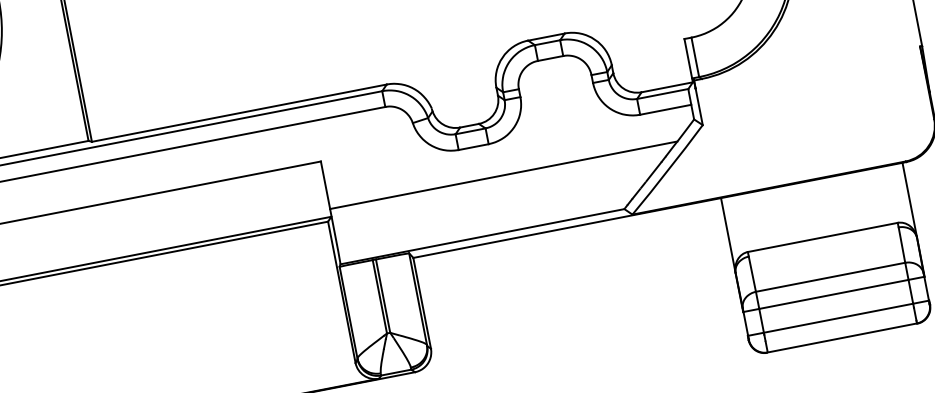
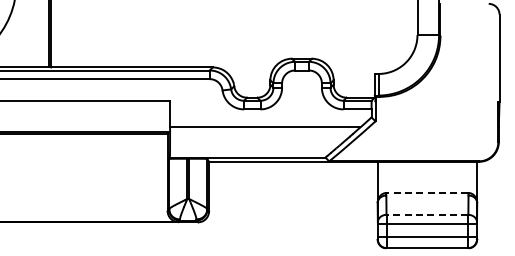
line: (820, 236) -> (426, 192), solid -> dashed
line: (830, 276) -> (427, 214), solid -> dashed

